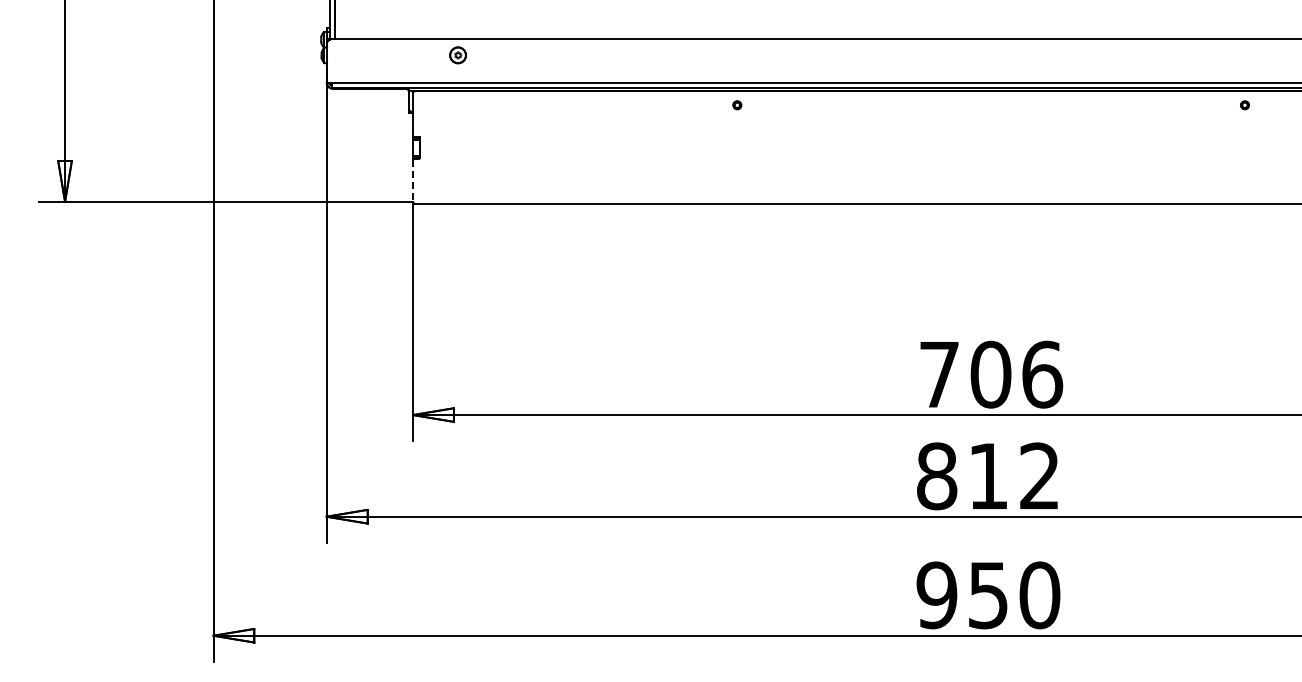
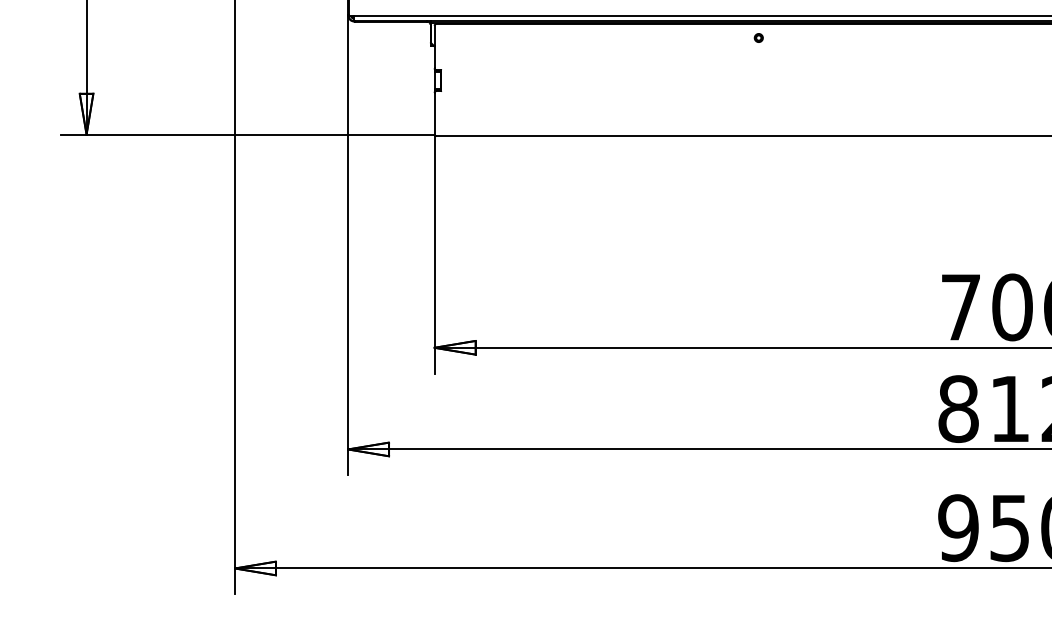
line: (413, 181) -> (435, 114), dashed -> solid

